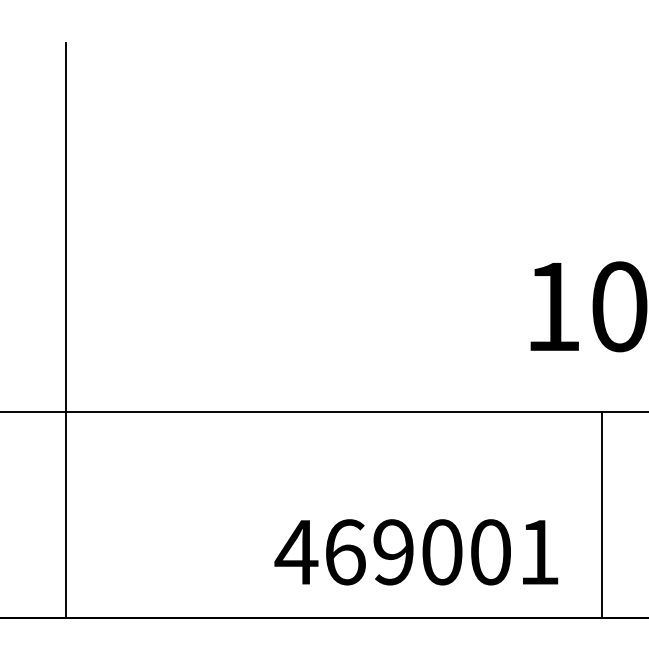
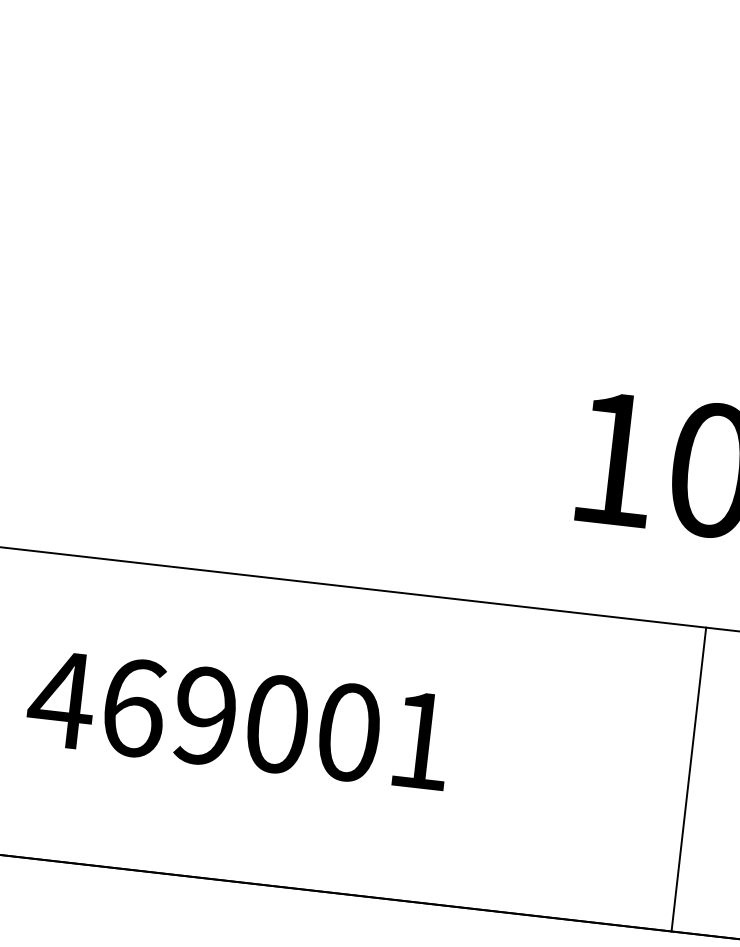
line: (602, 514) -> (689, 779), moved
text: (416, 552) -> (239, 720), moved

